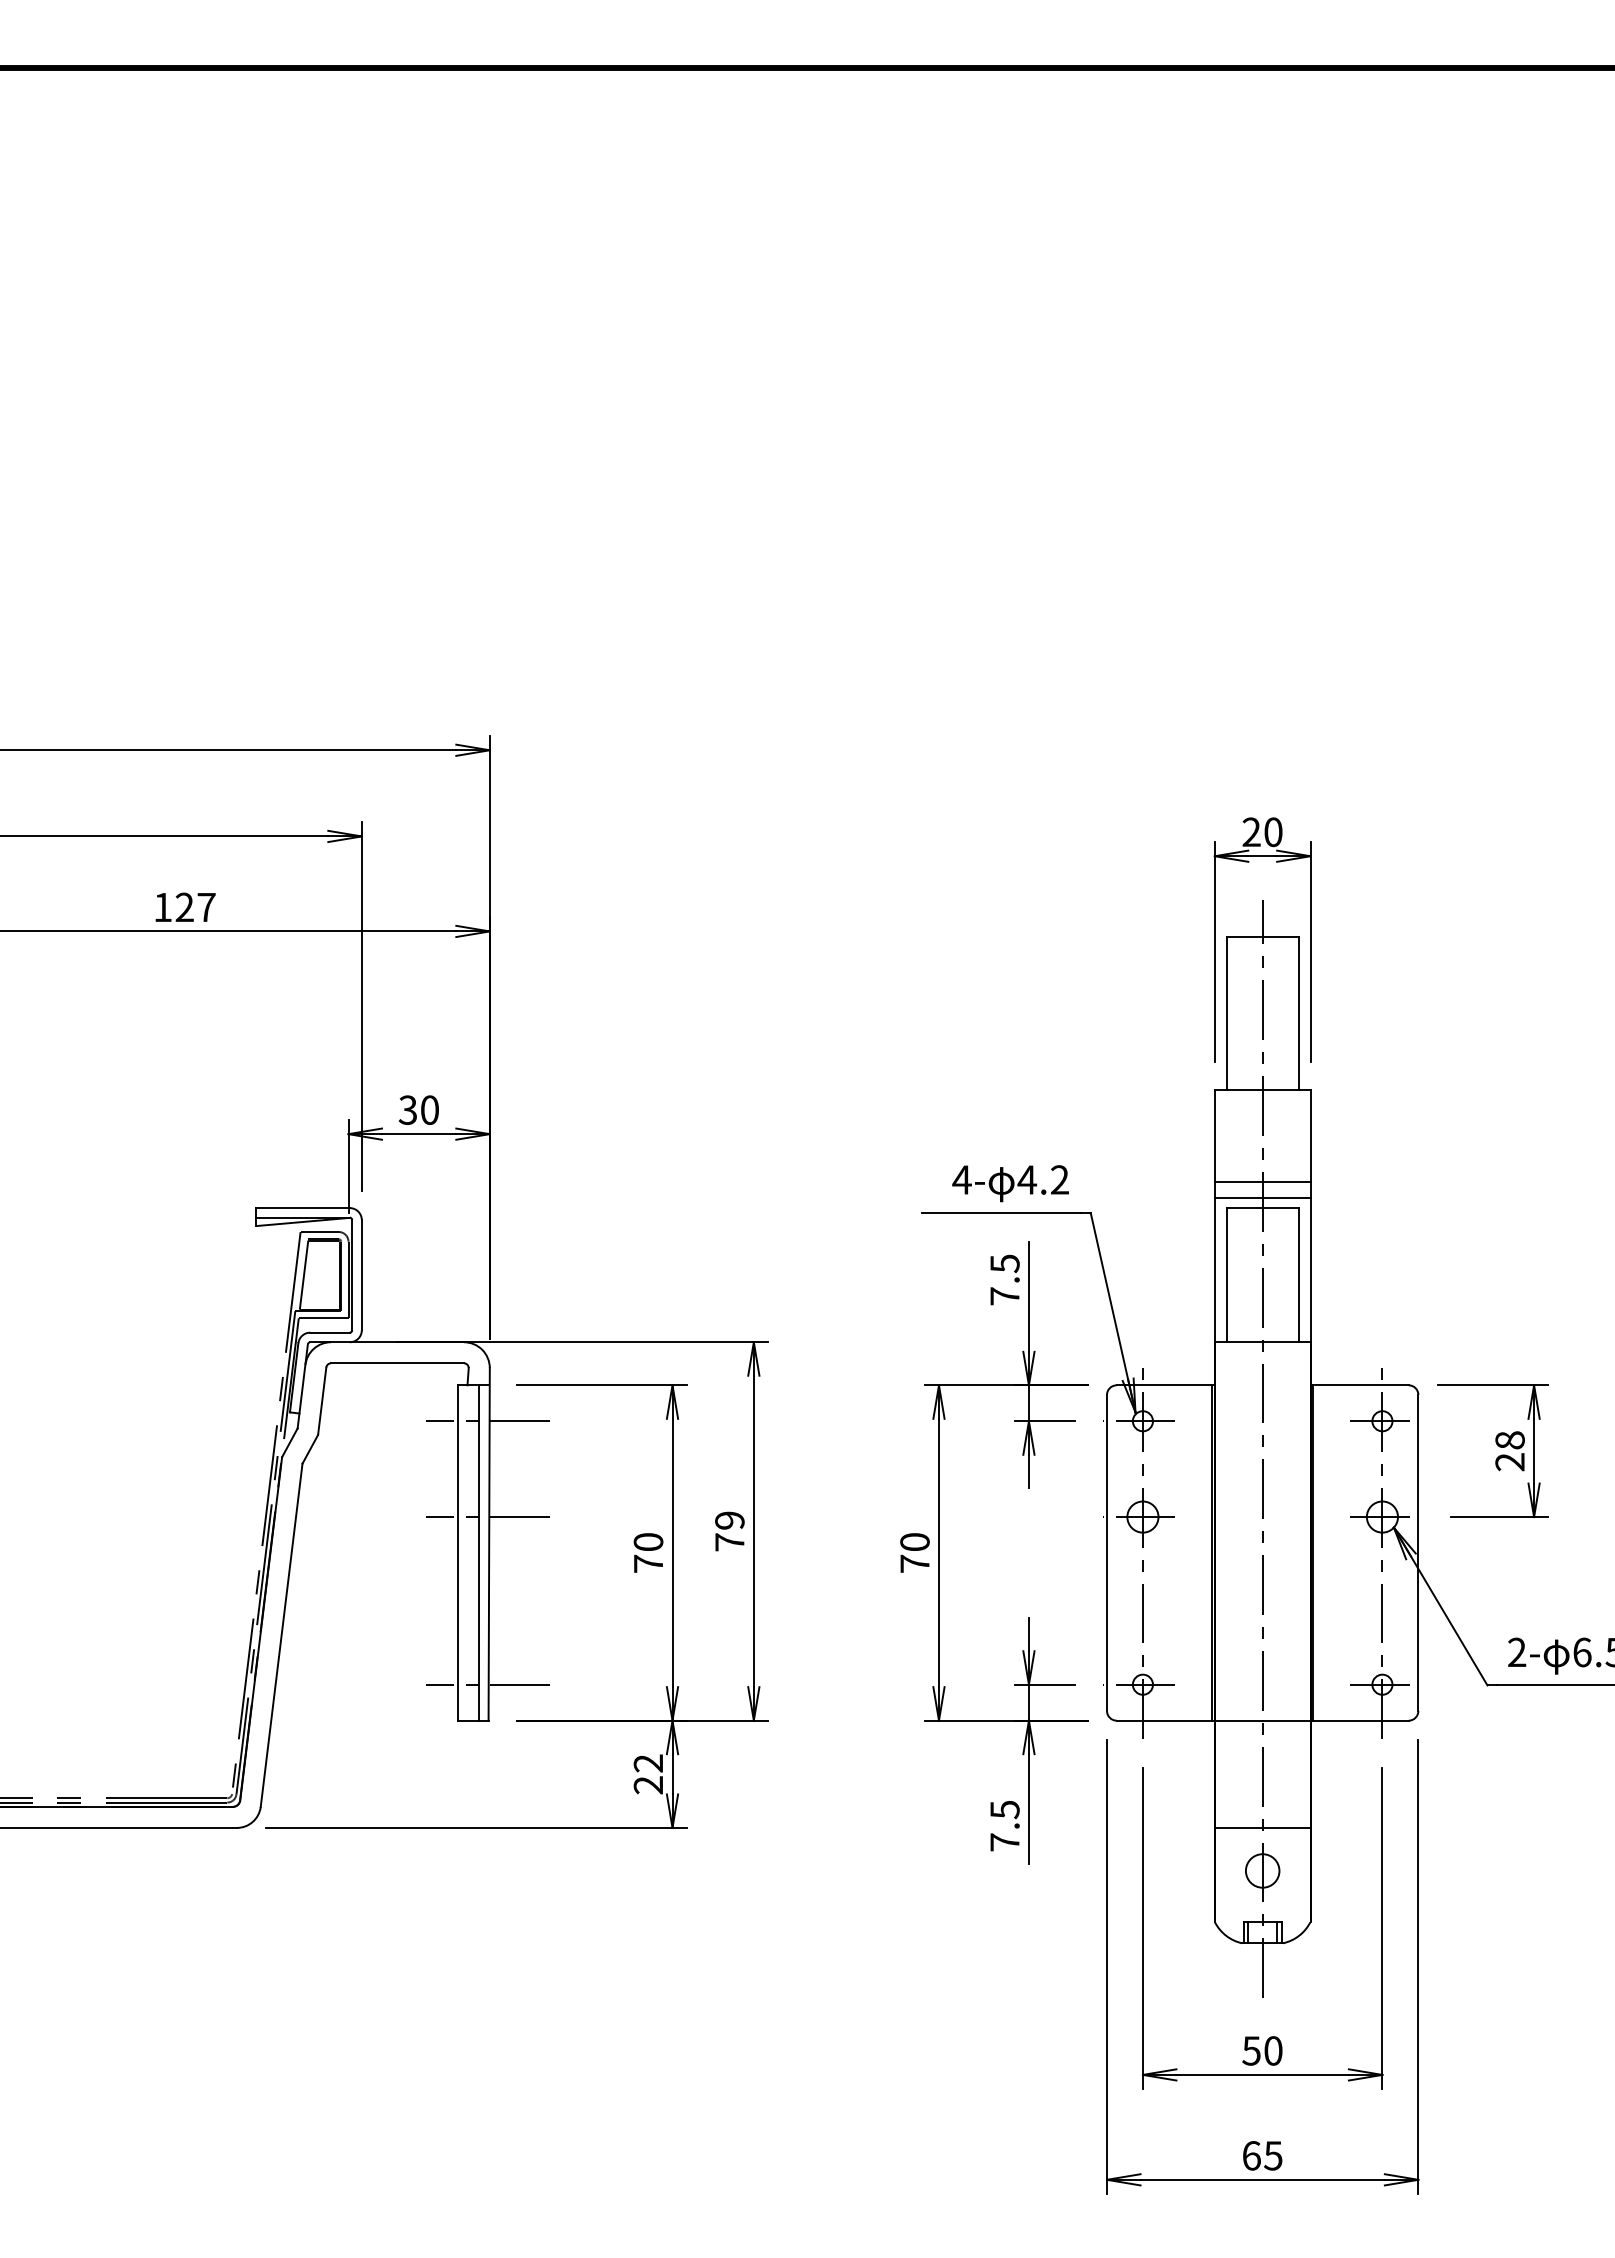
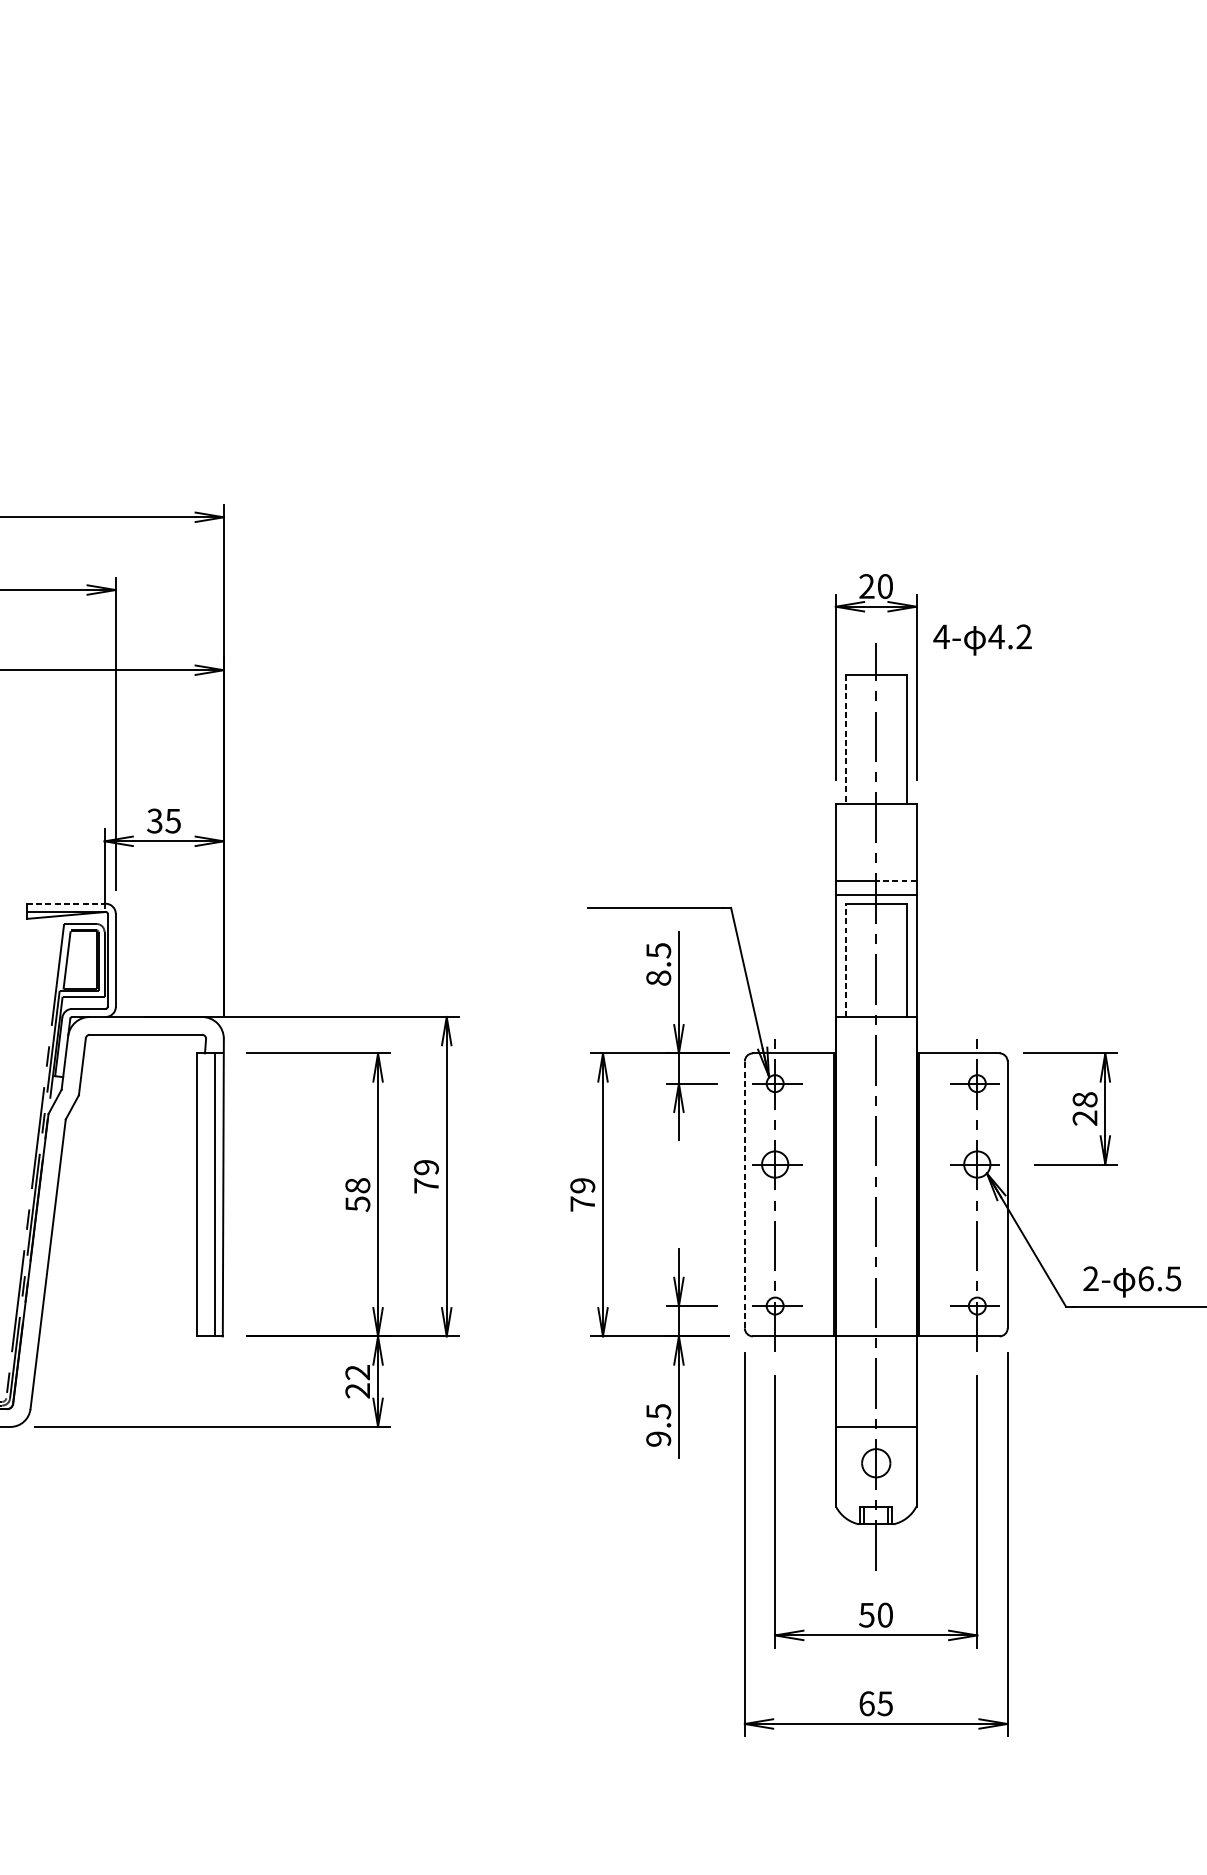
line: (1226, 1013) -> (845, 739), solid -> dashed
text: (429, 1109) -> (172, 820), 30 -> 35
line: (1286, 1181) -> (896, 881), solid -> dashed
text: (1010, 1183) -> (982, 639), moved
line: (303, 1208) -> (66, 904), solid -> dashed
line: (1226, 1274) -> (845, 959), solid -> dashed
text: (1004, 1296) -> (658, 978), 7.5 -> 8.5
line: (487, 1421) -> (221, 1083), removed
line: (487, 1517) -> (221, 1164), removed
text: (914, 1542) -> (582, 1186), 70 -> 79
line: (1107, 1552) -> (745, 1194), solid -> dashed
text: (648, 1553) -> (357, 1195), 70 -> 58
line: (487, 1684) -> (221, 1305), removed
text: (1004, 1842) -> (658, 1439), 7.5 -> 9.5

